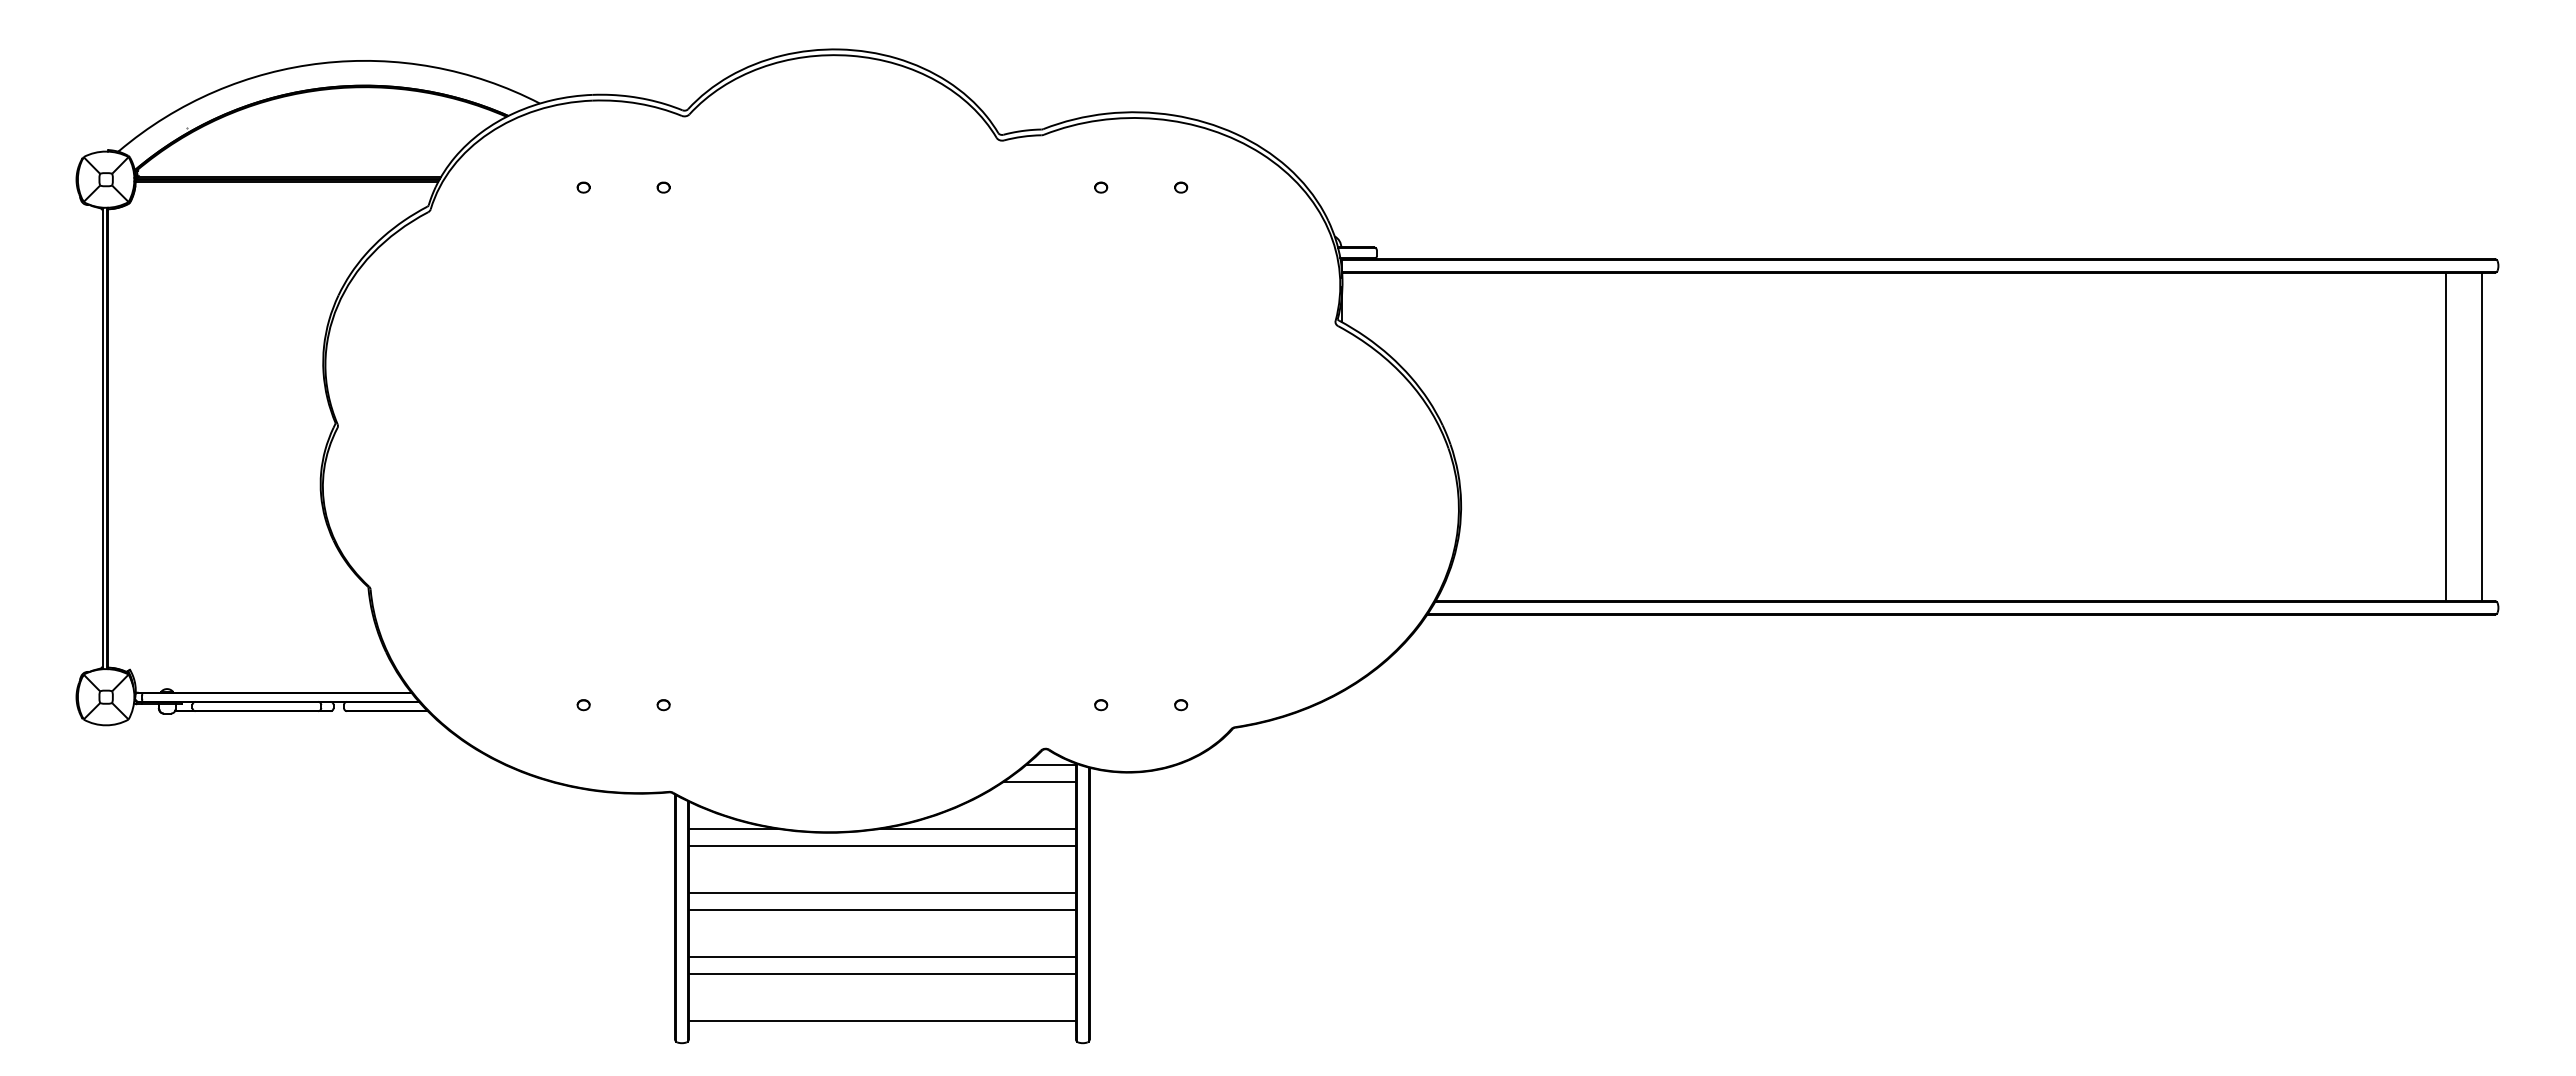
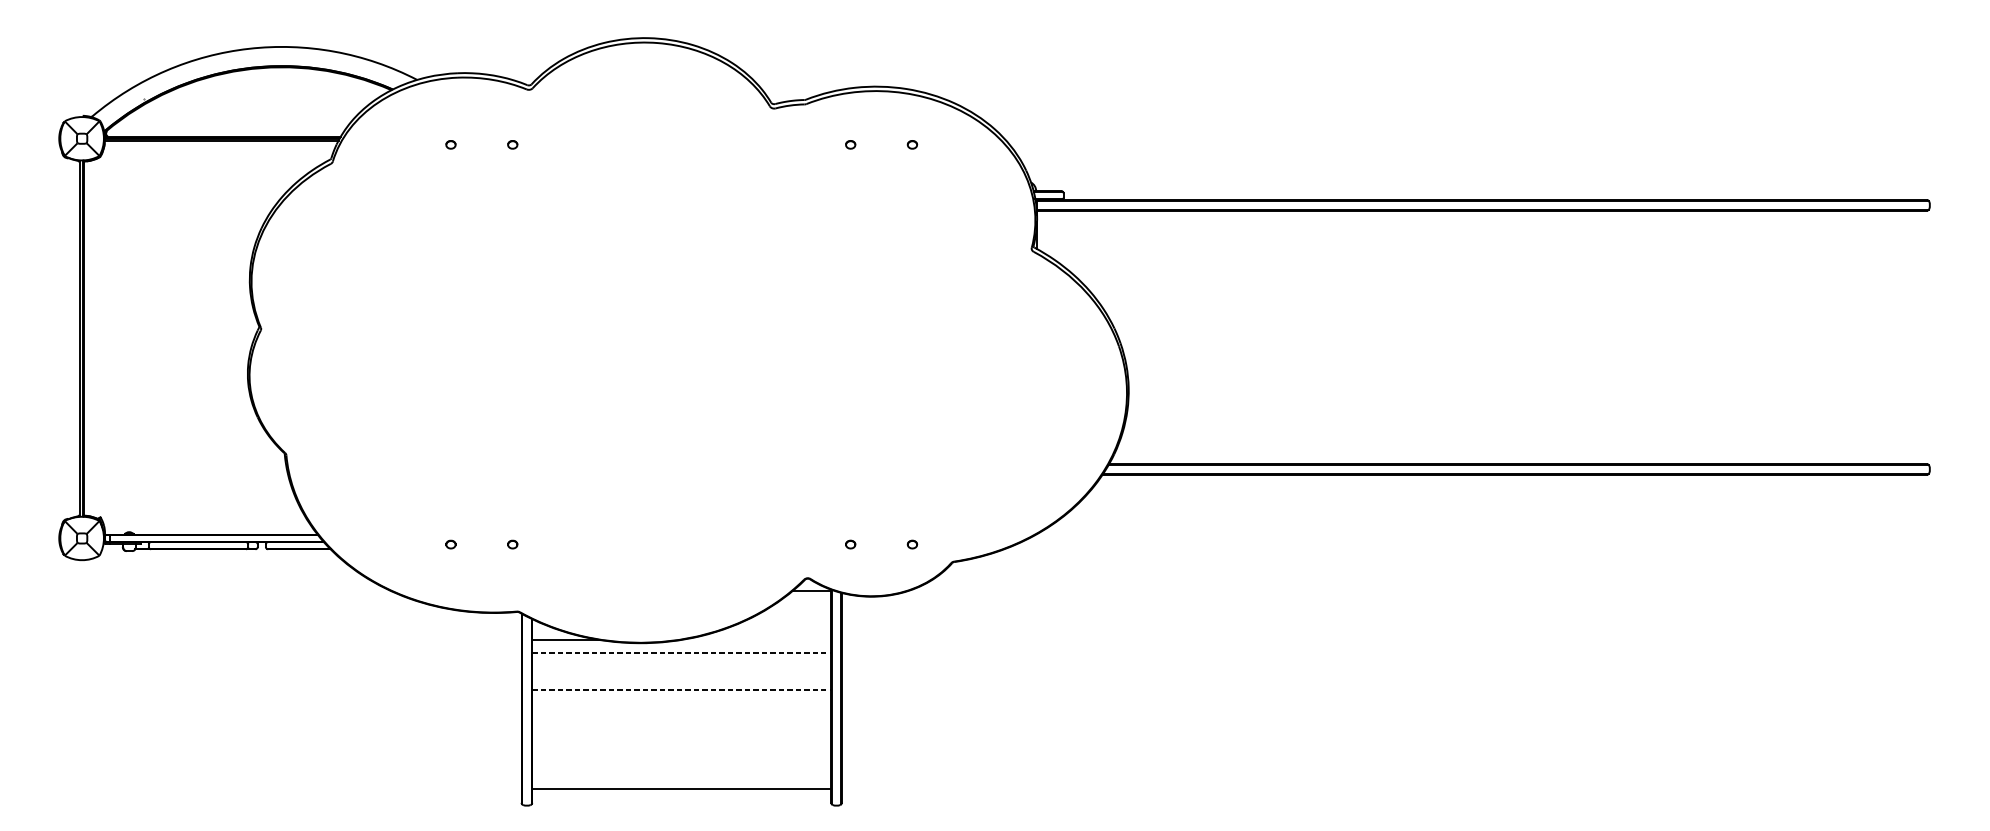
line: (2445, 436) -> (1889, 337), removed
line: (2482, 436) -> (1917, 337), removed
line: (1039, 781) -> (803, 603), removed
line: (978, 828) -> (755, 639), removed
line: (882, 845) -> (681, 653), solid -> dashed
line: (882, 892) -> (681, 689), solid -> dashed
line: (882, 909) -> (681, 702), removed
line: (882, 956) -> (681, 738), removed
line: (882, 973) -> (681, 751), removed

